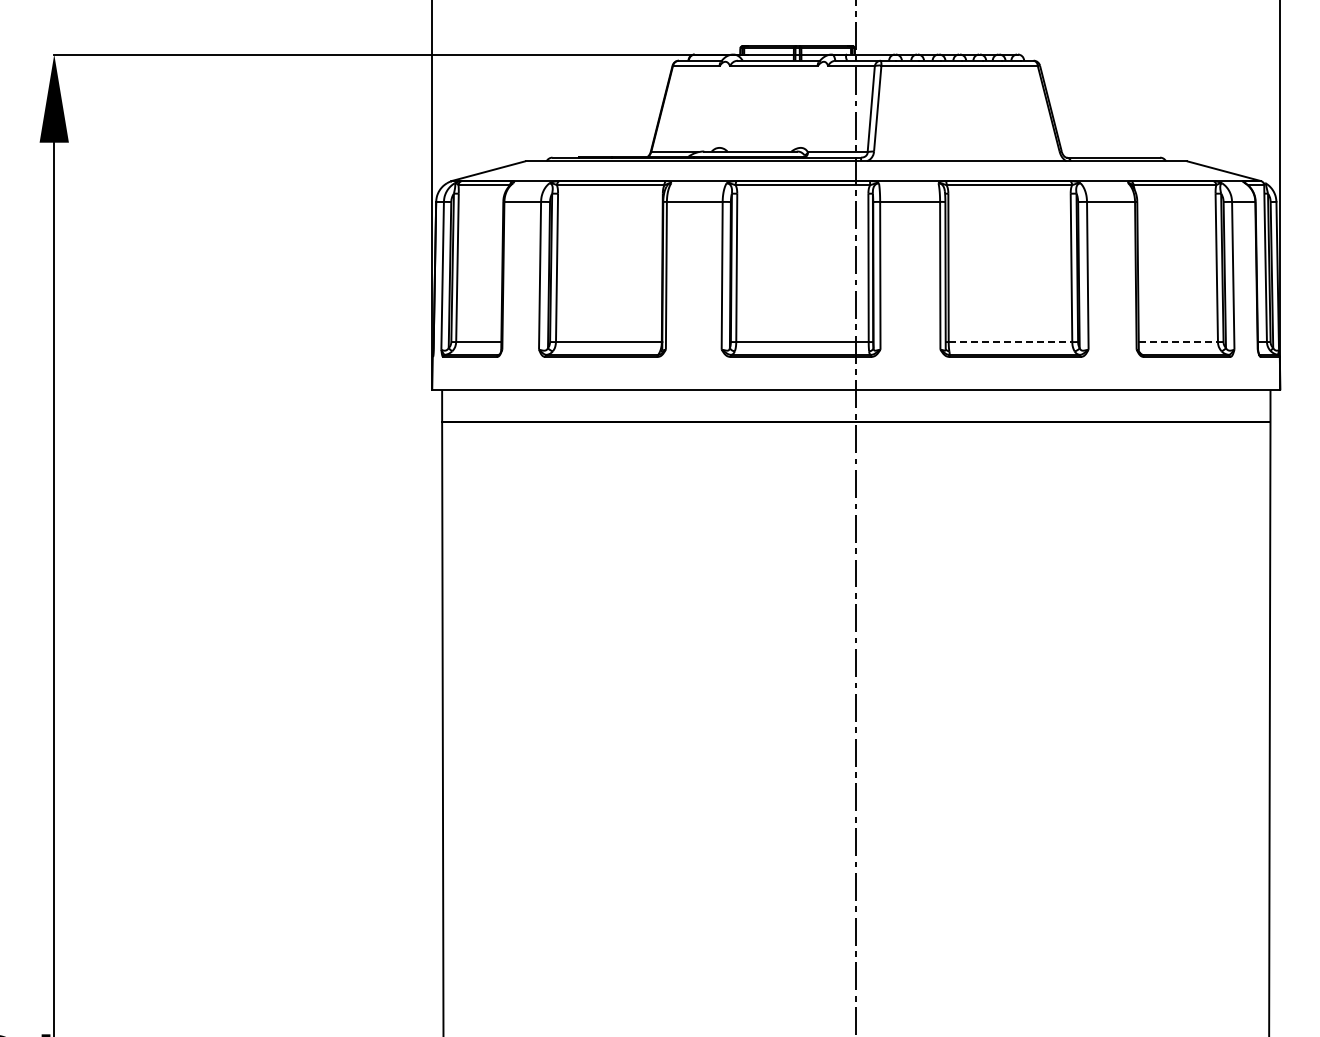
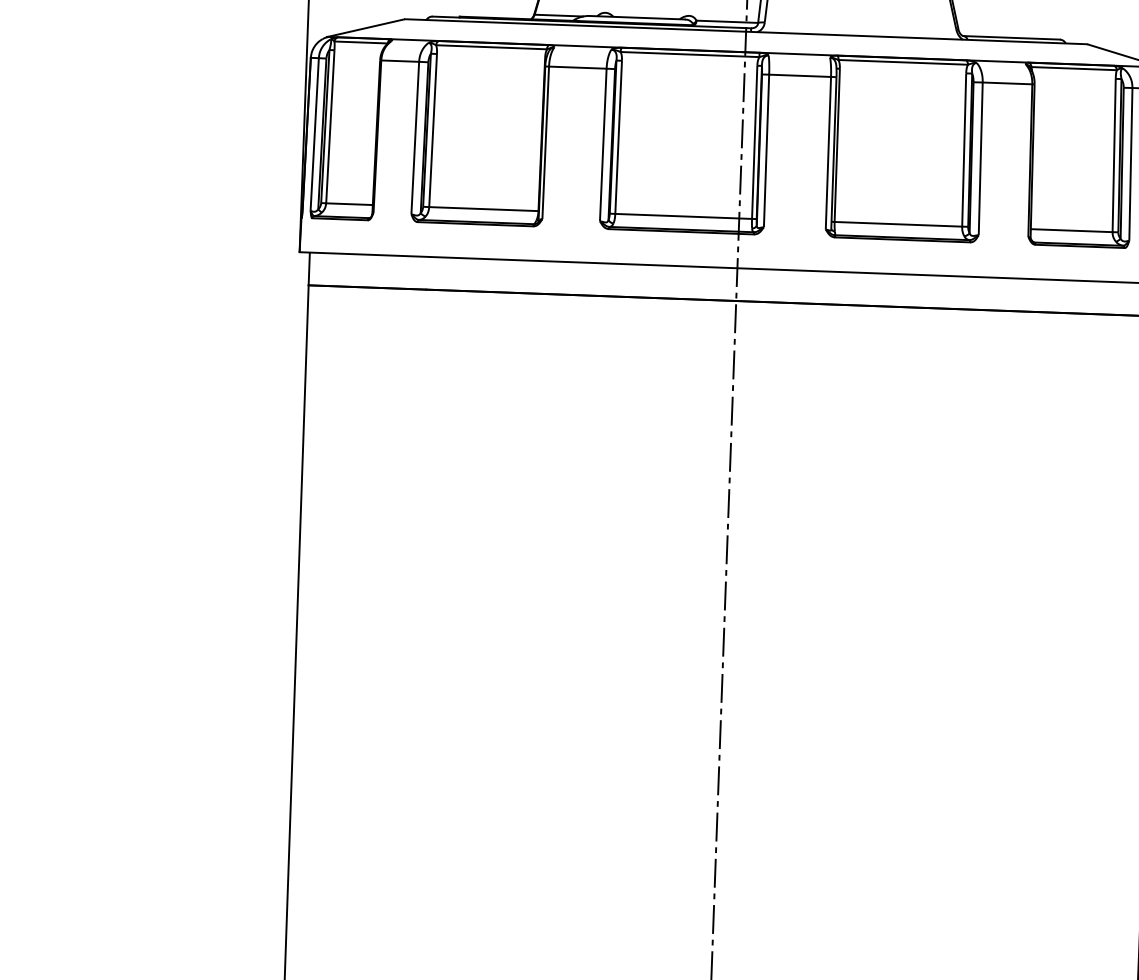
line: (1010, 342) -> (898, 224), dashed -> solid
line: (1178, 342) -> (1071, 231), dashed -> solid

